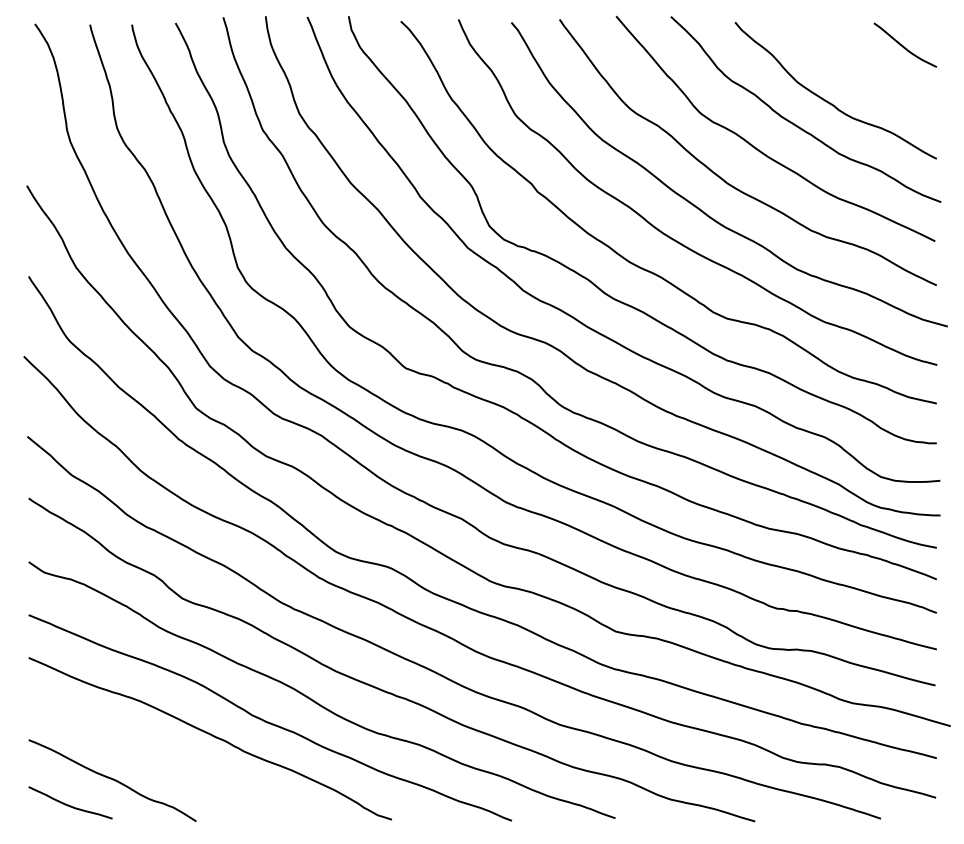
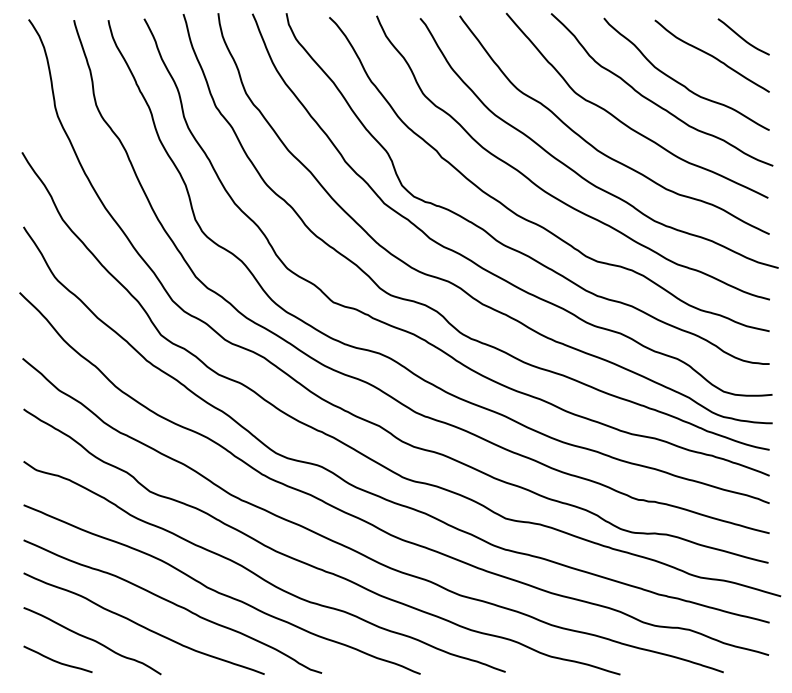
curve: (866, 67) -> (711, 55), added
curve: (173, 761) -> (142, 625), added

